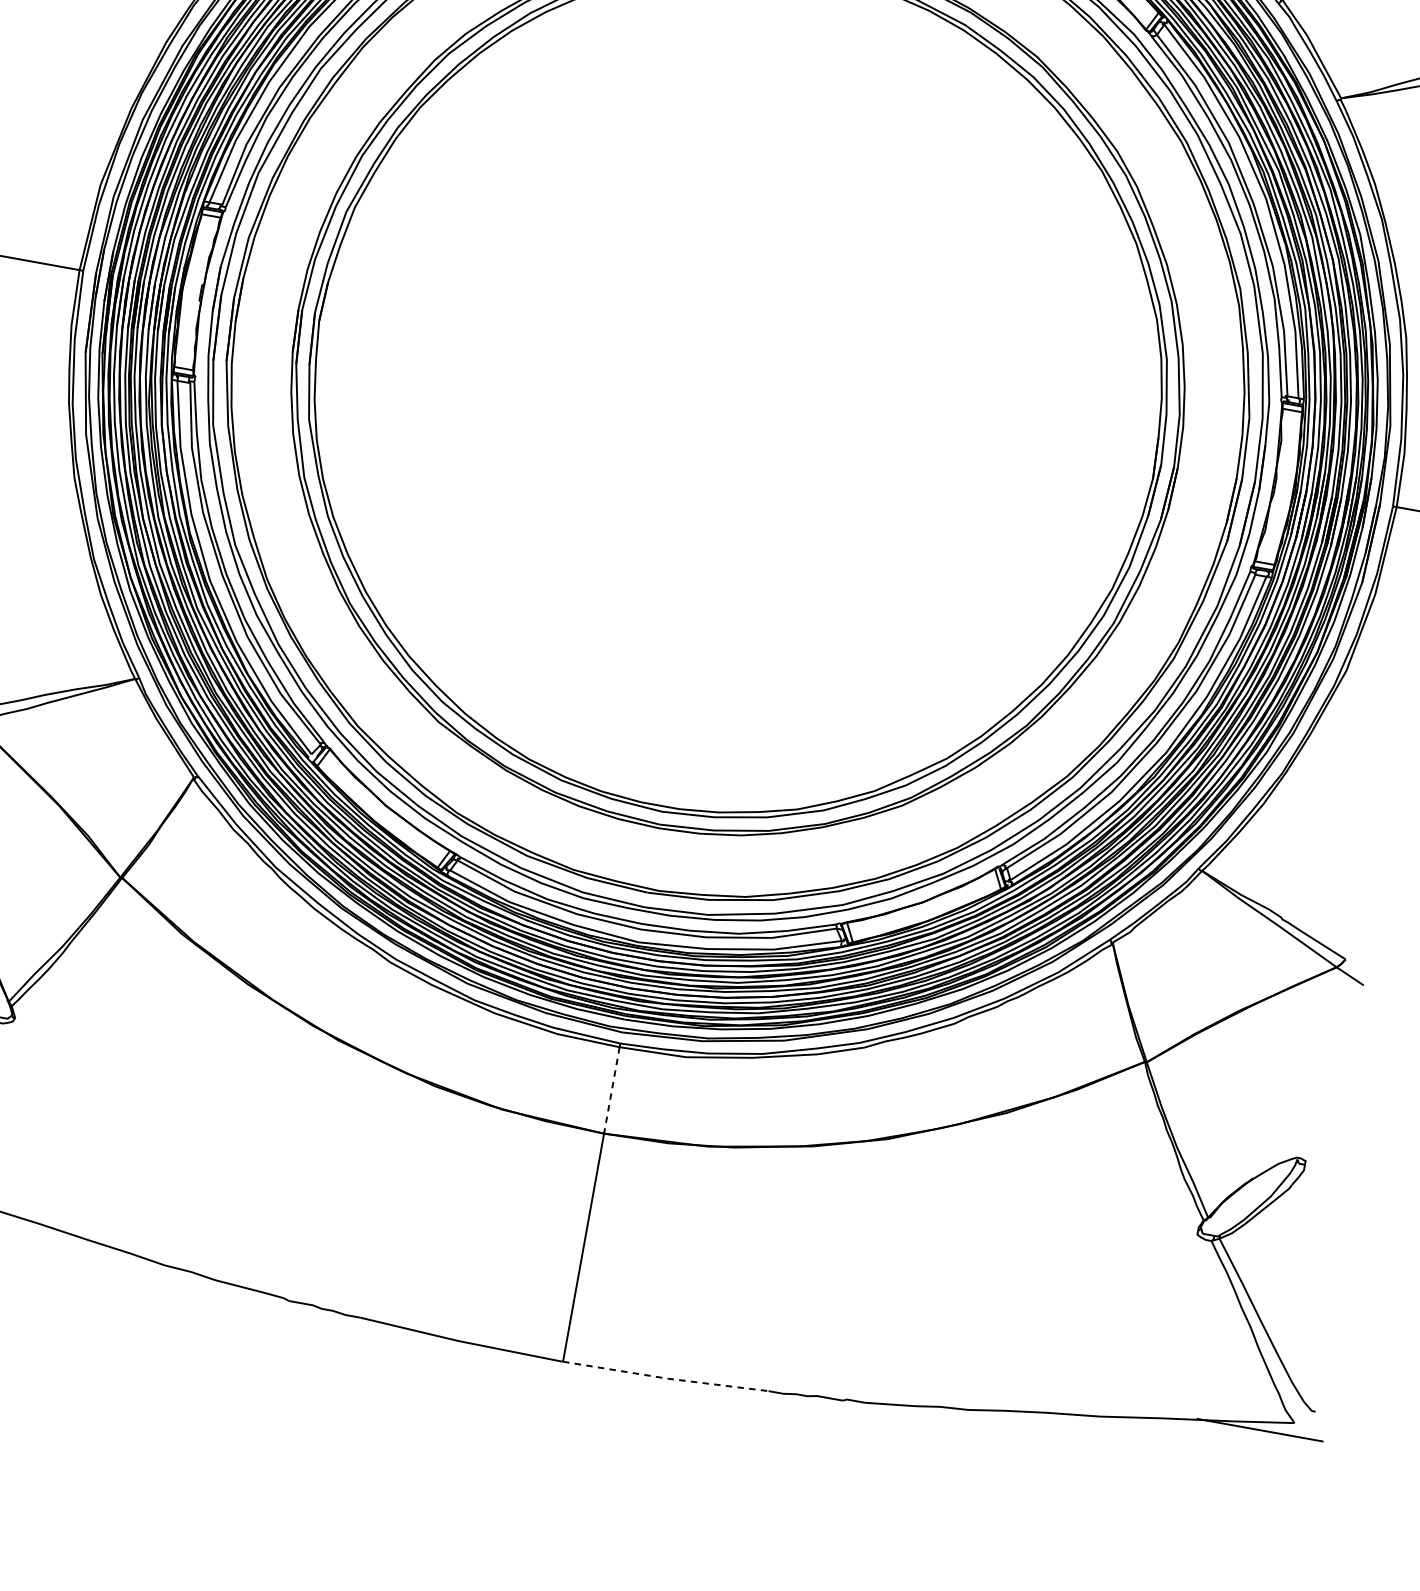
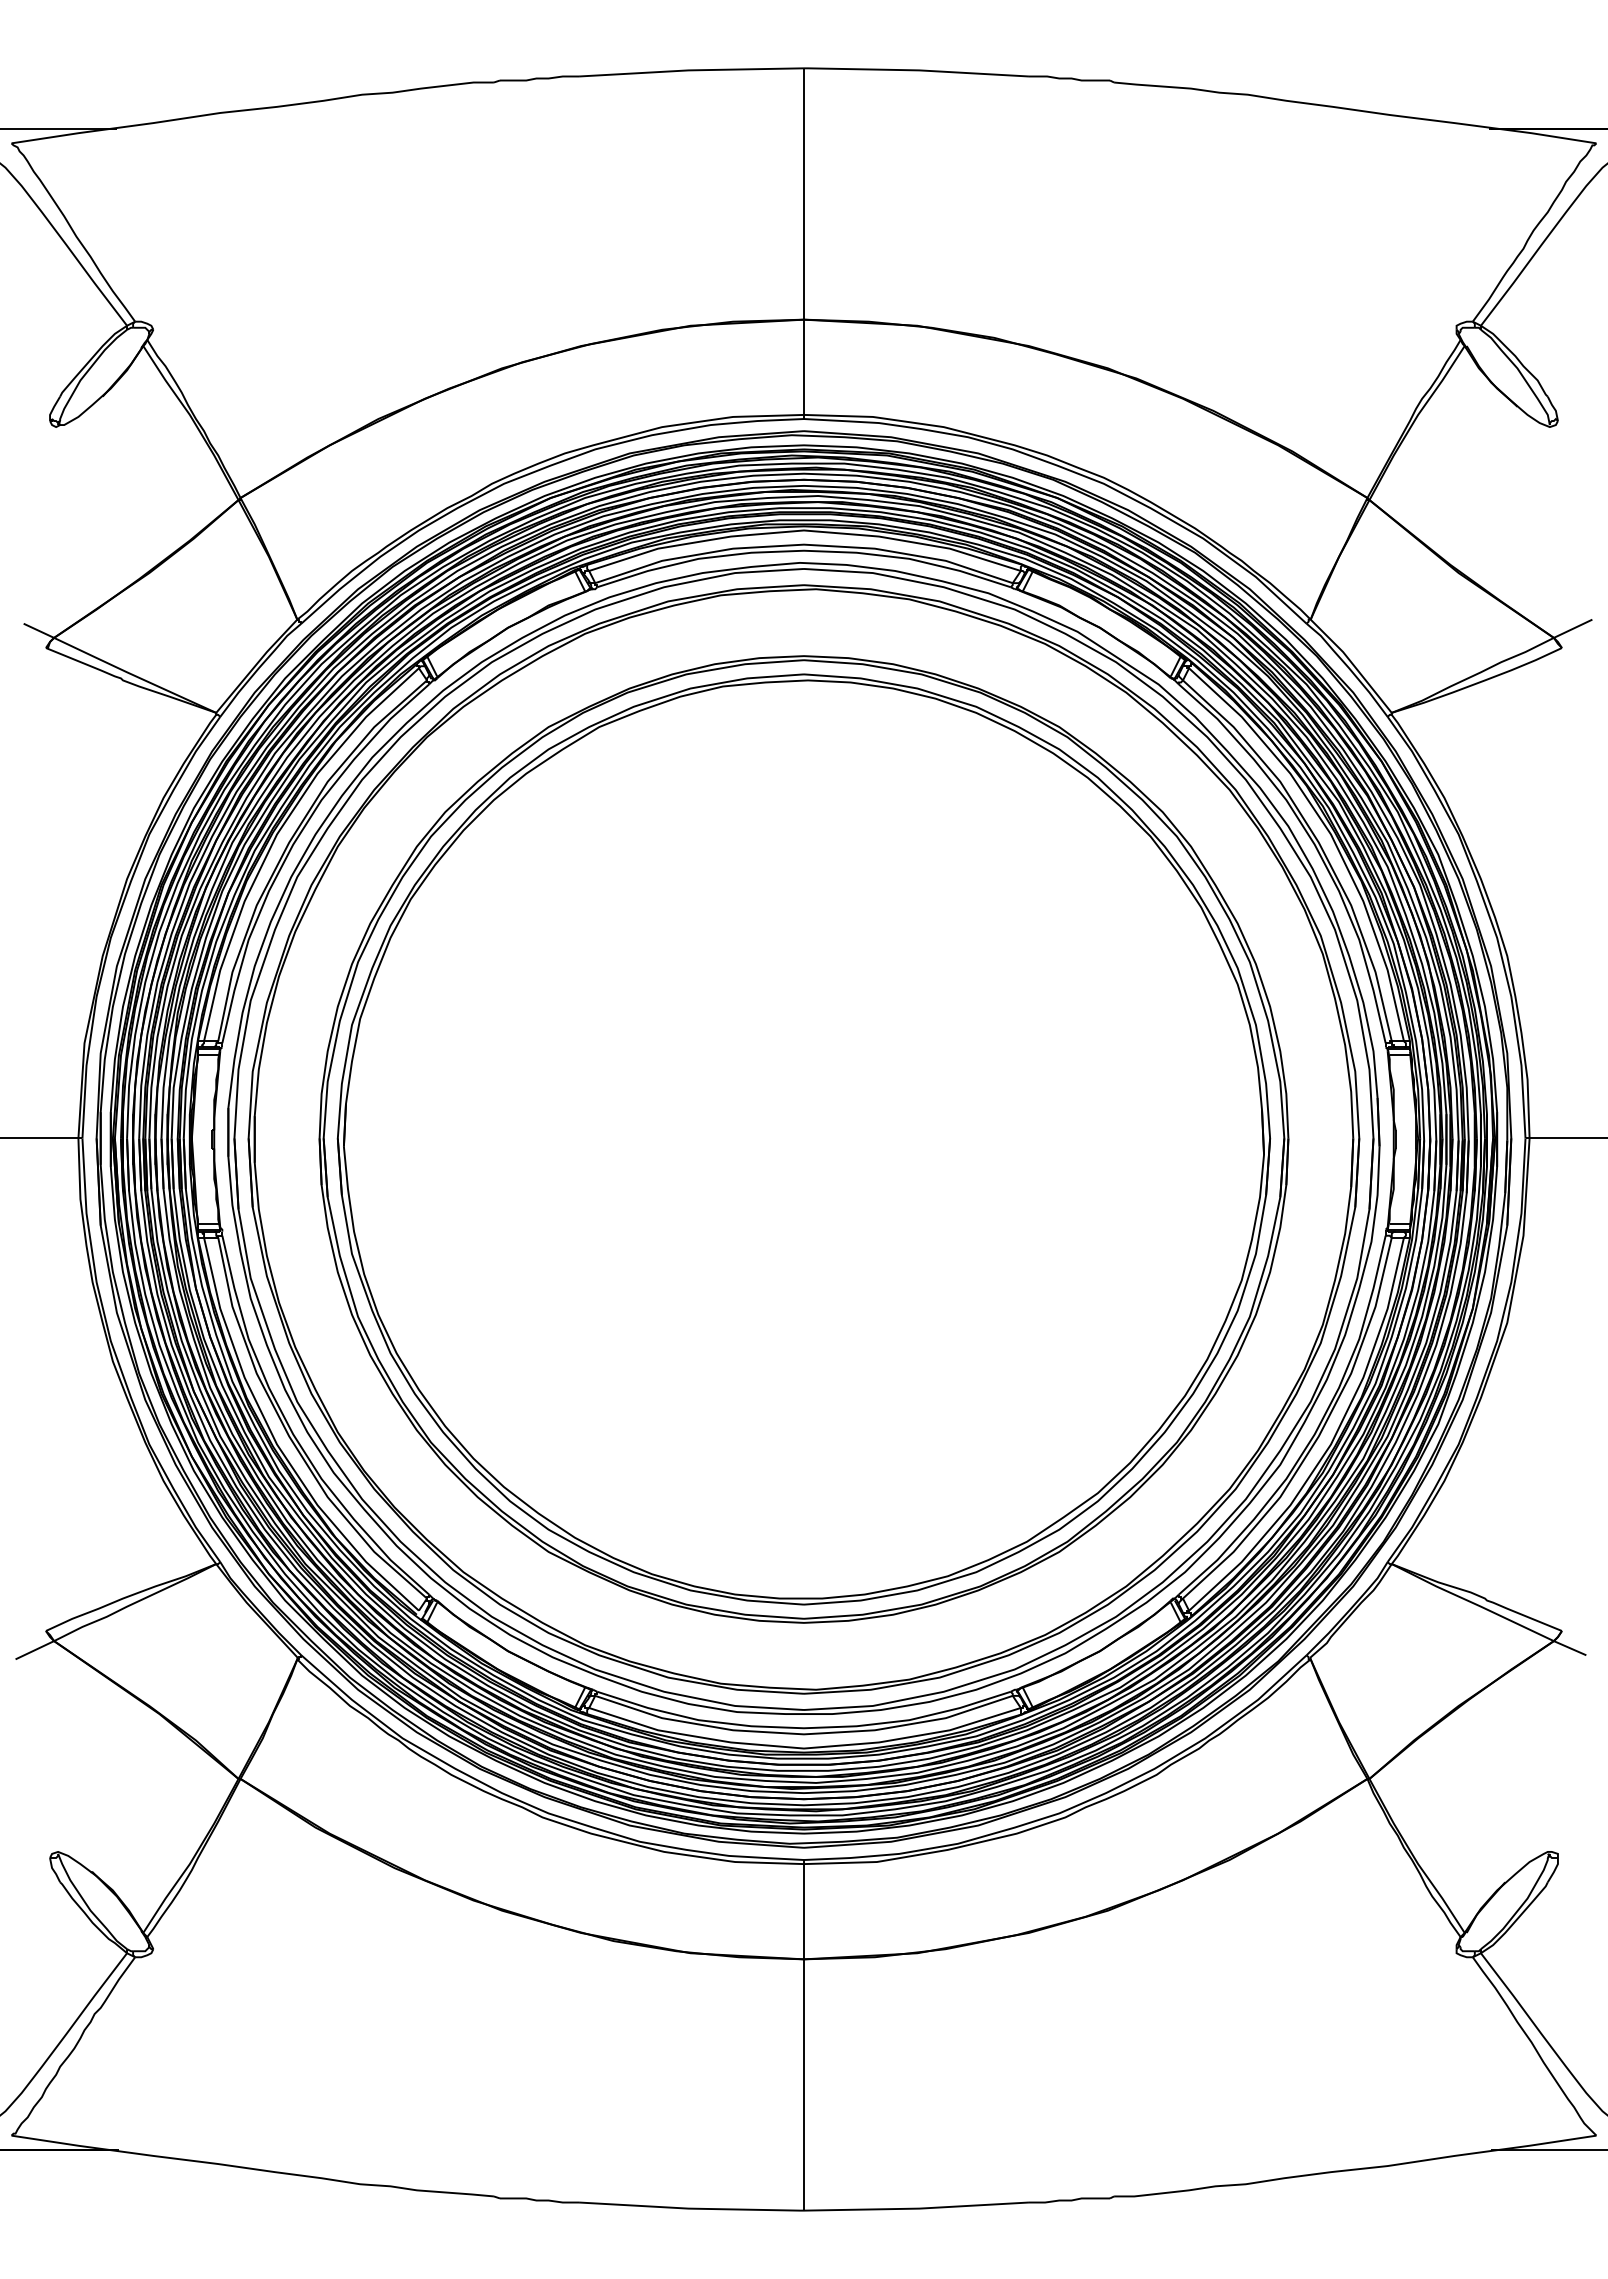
line: (611, 1091) -> (803, 1912), dashed -> solid
line: (666, 1378) -> (917, 2208), dashed -> solid

